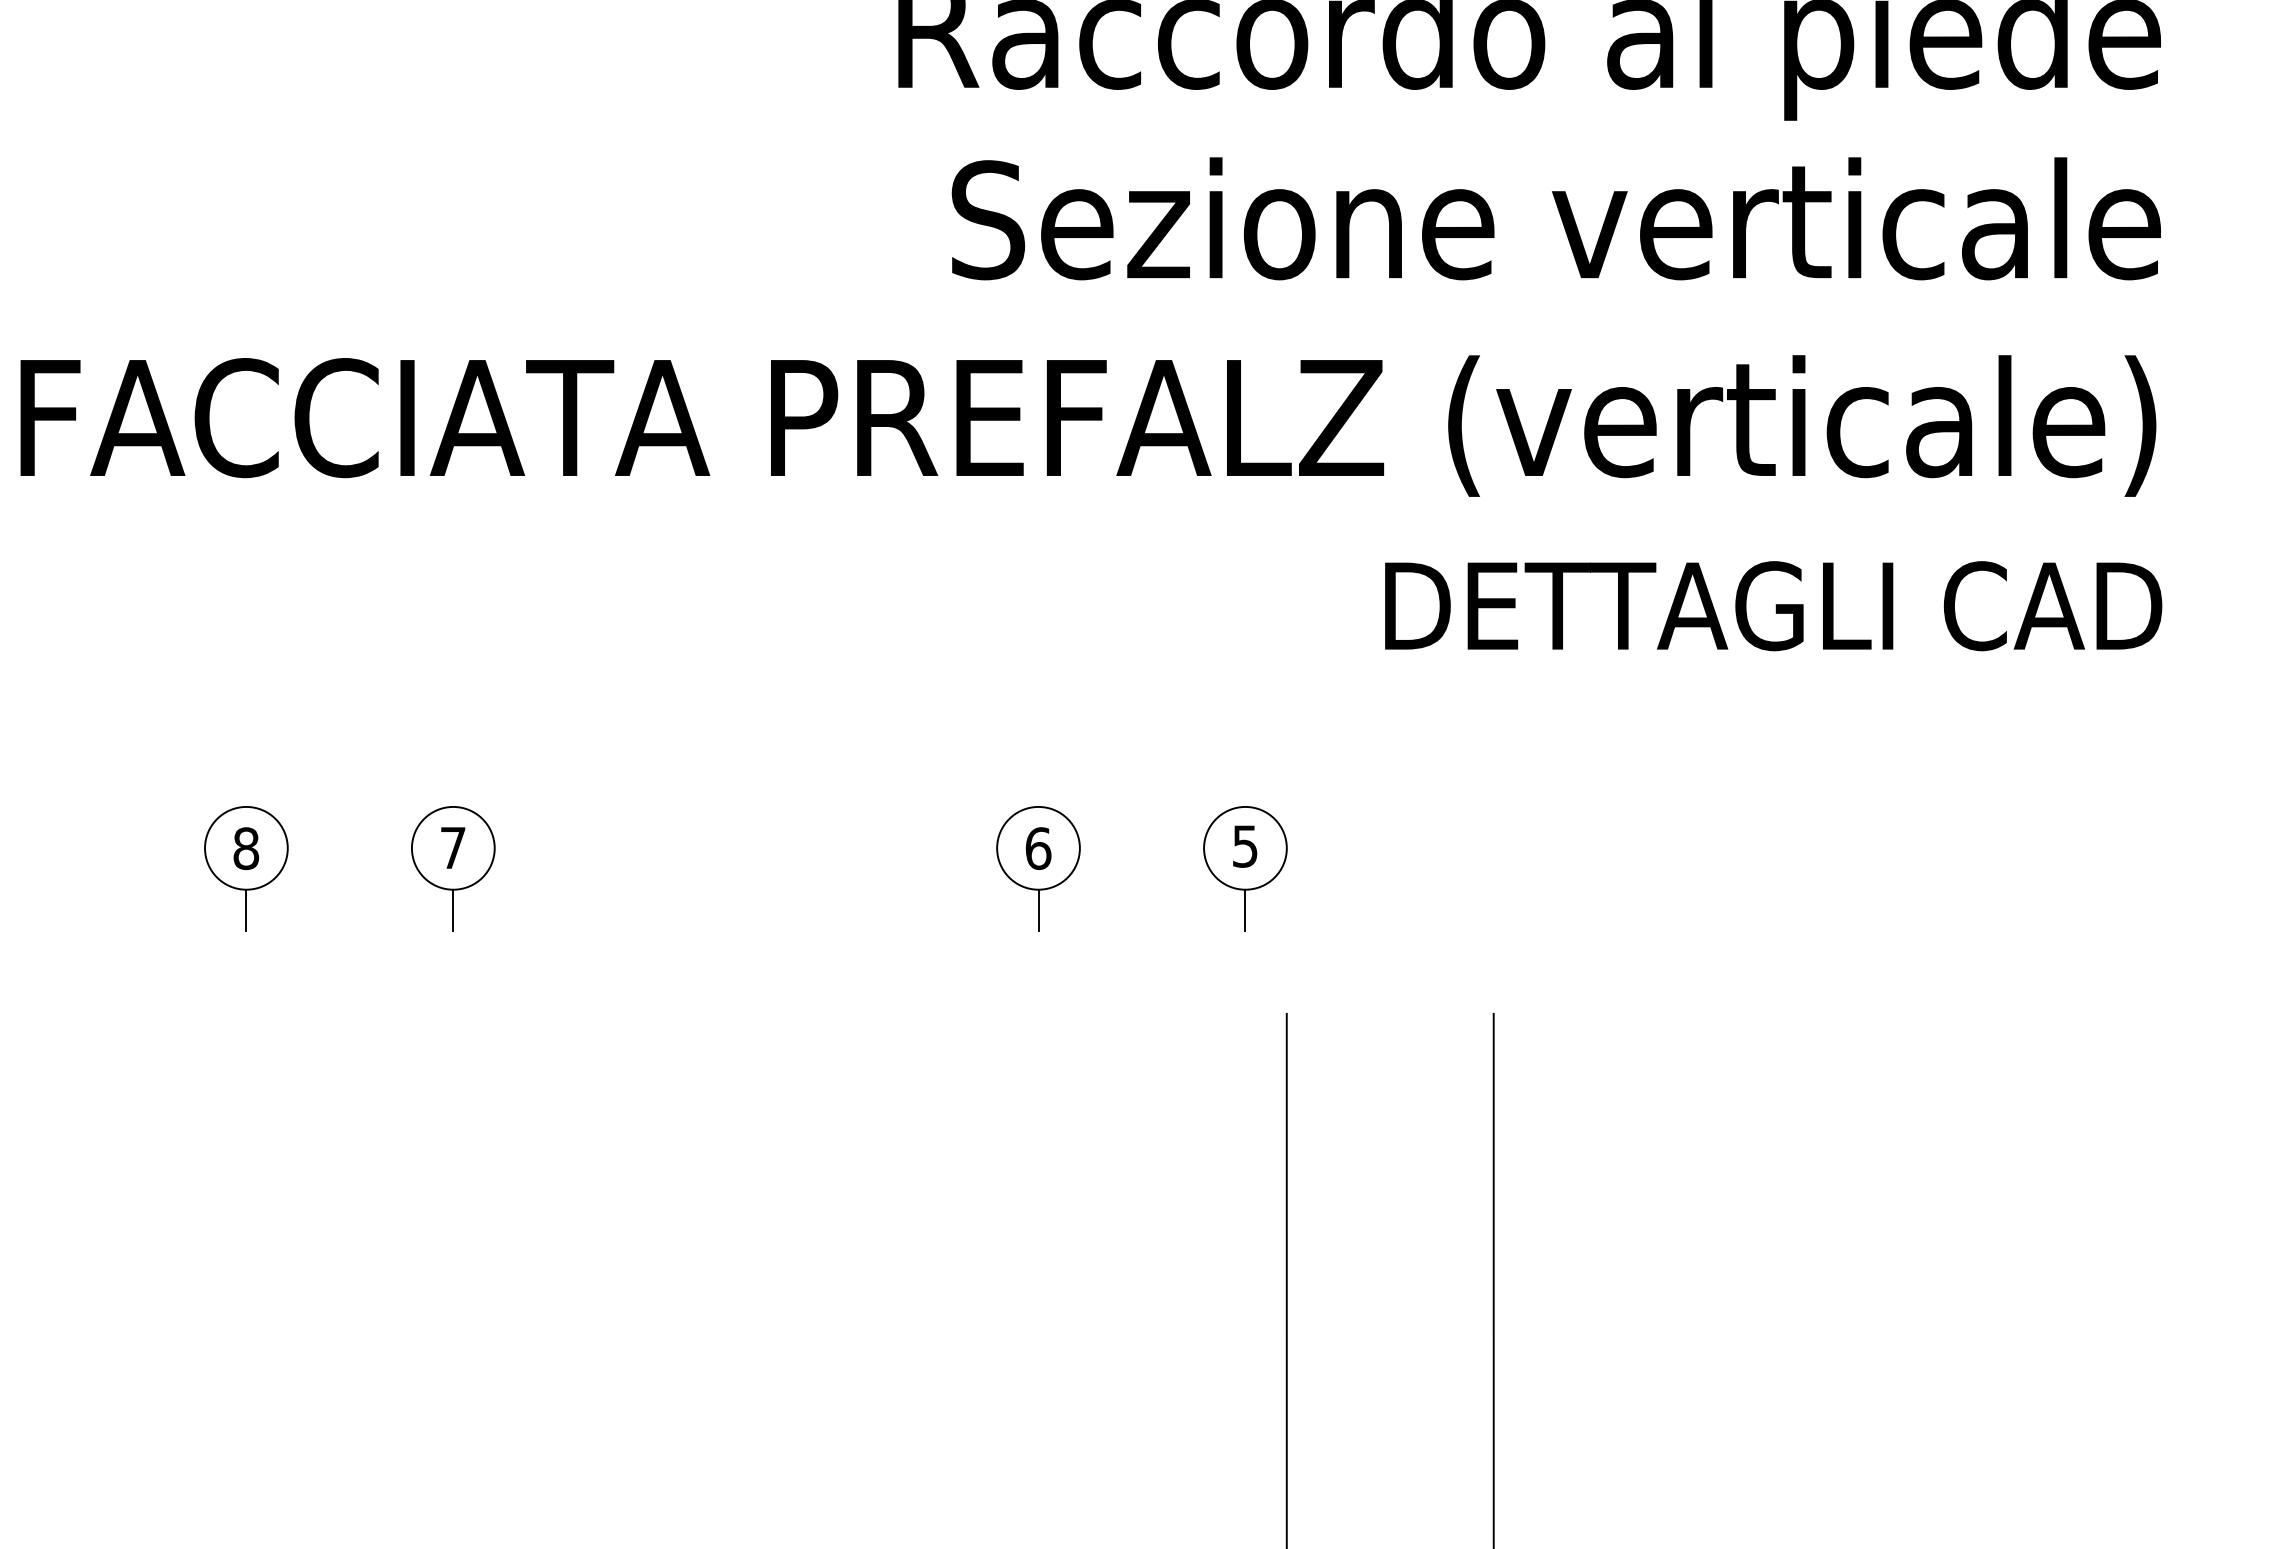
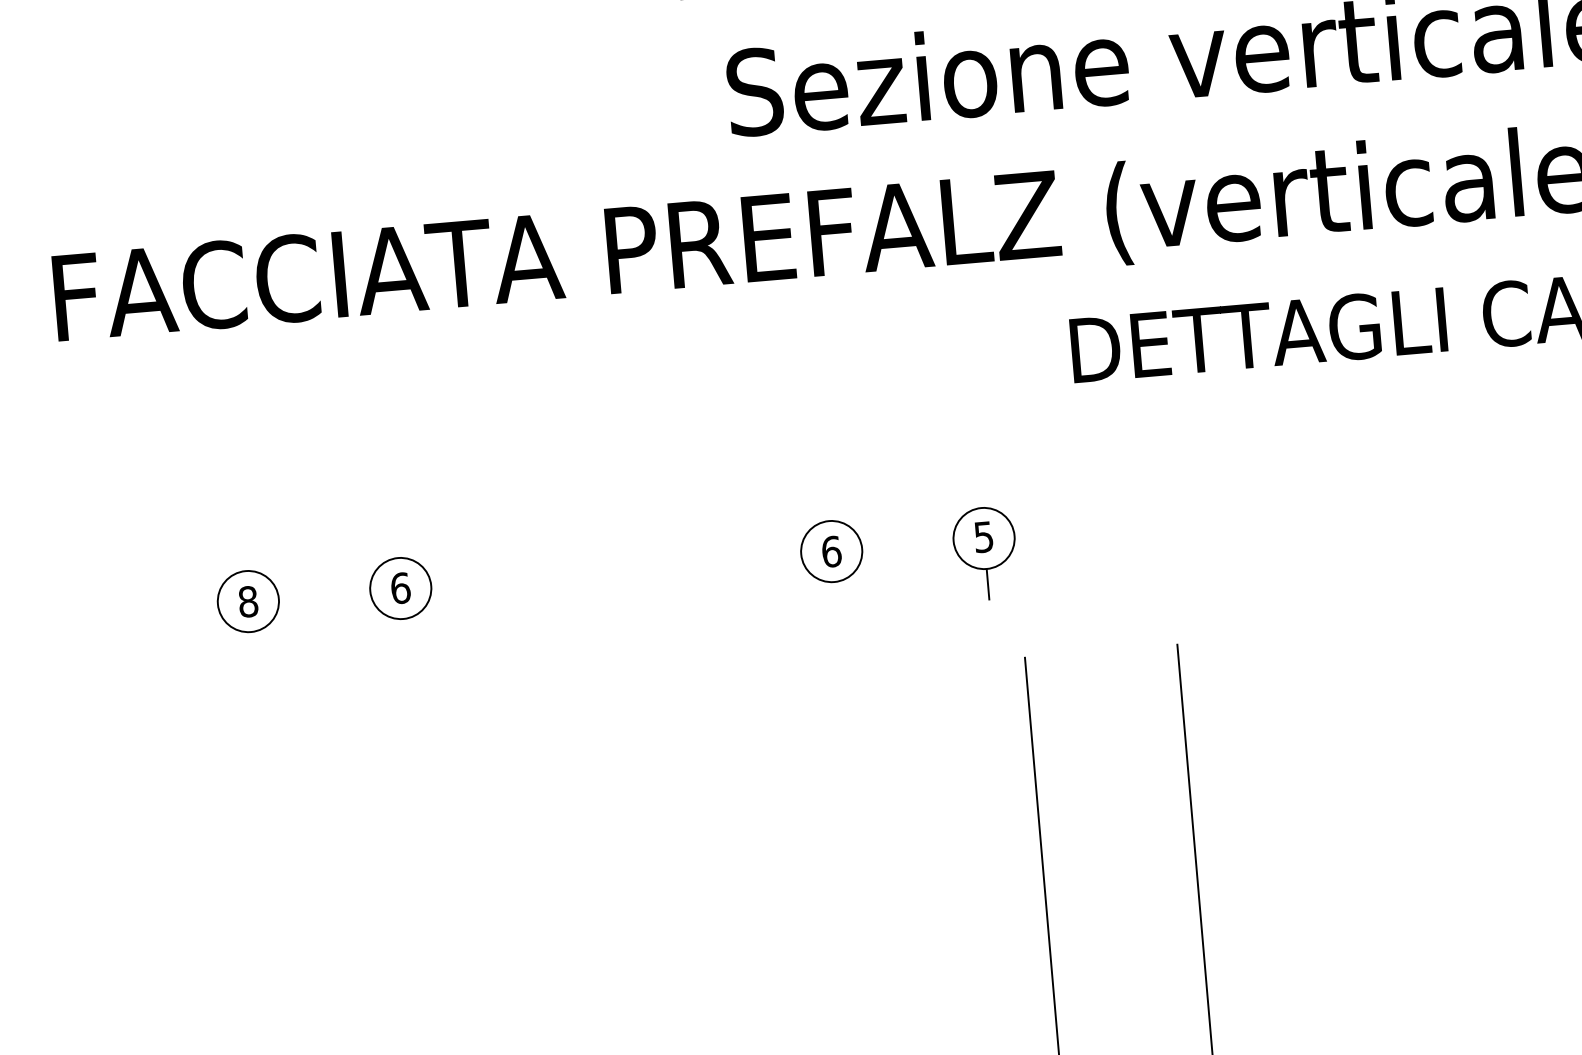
text: (453, 847) -> (400, 587), 7 -> 6
line: (246, 910) -> (252, 647), removed
line: (453, 910) -> (404, 634), removed
line: (1038, 910) -> (835, 597), removed

